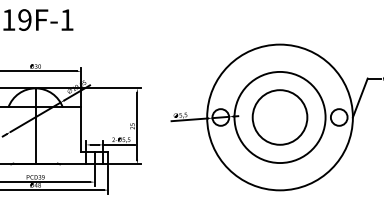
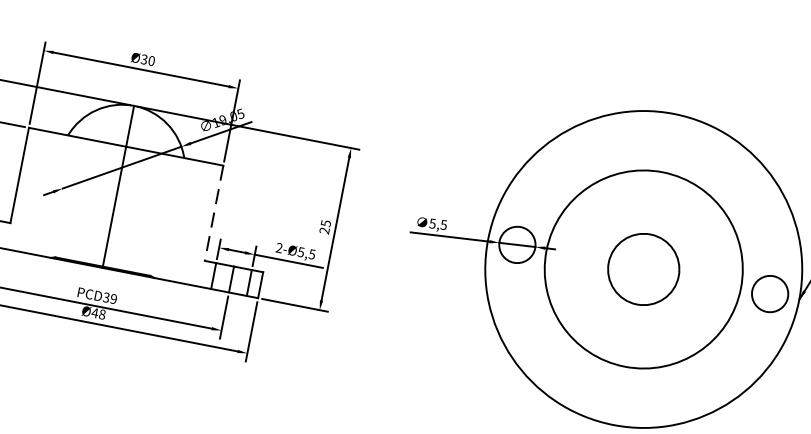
circle: (279, 117) -> (642, 269), size x0.6
line: (81, 130) -> (214, 214), solid -> dashed

